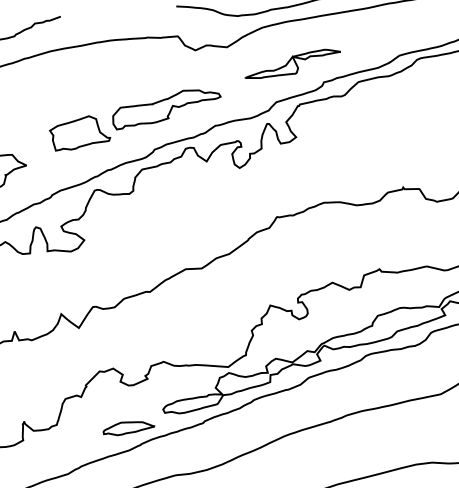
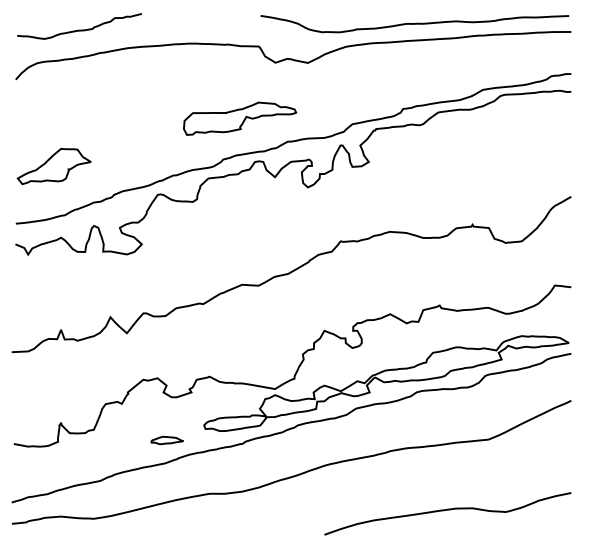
part: (292, 63) -> (372, 86), removed
part: (79, 132) -> (148, 134), removed
part: (129, 427) -> (167, 440), size x0.6

